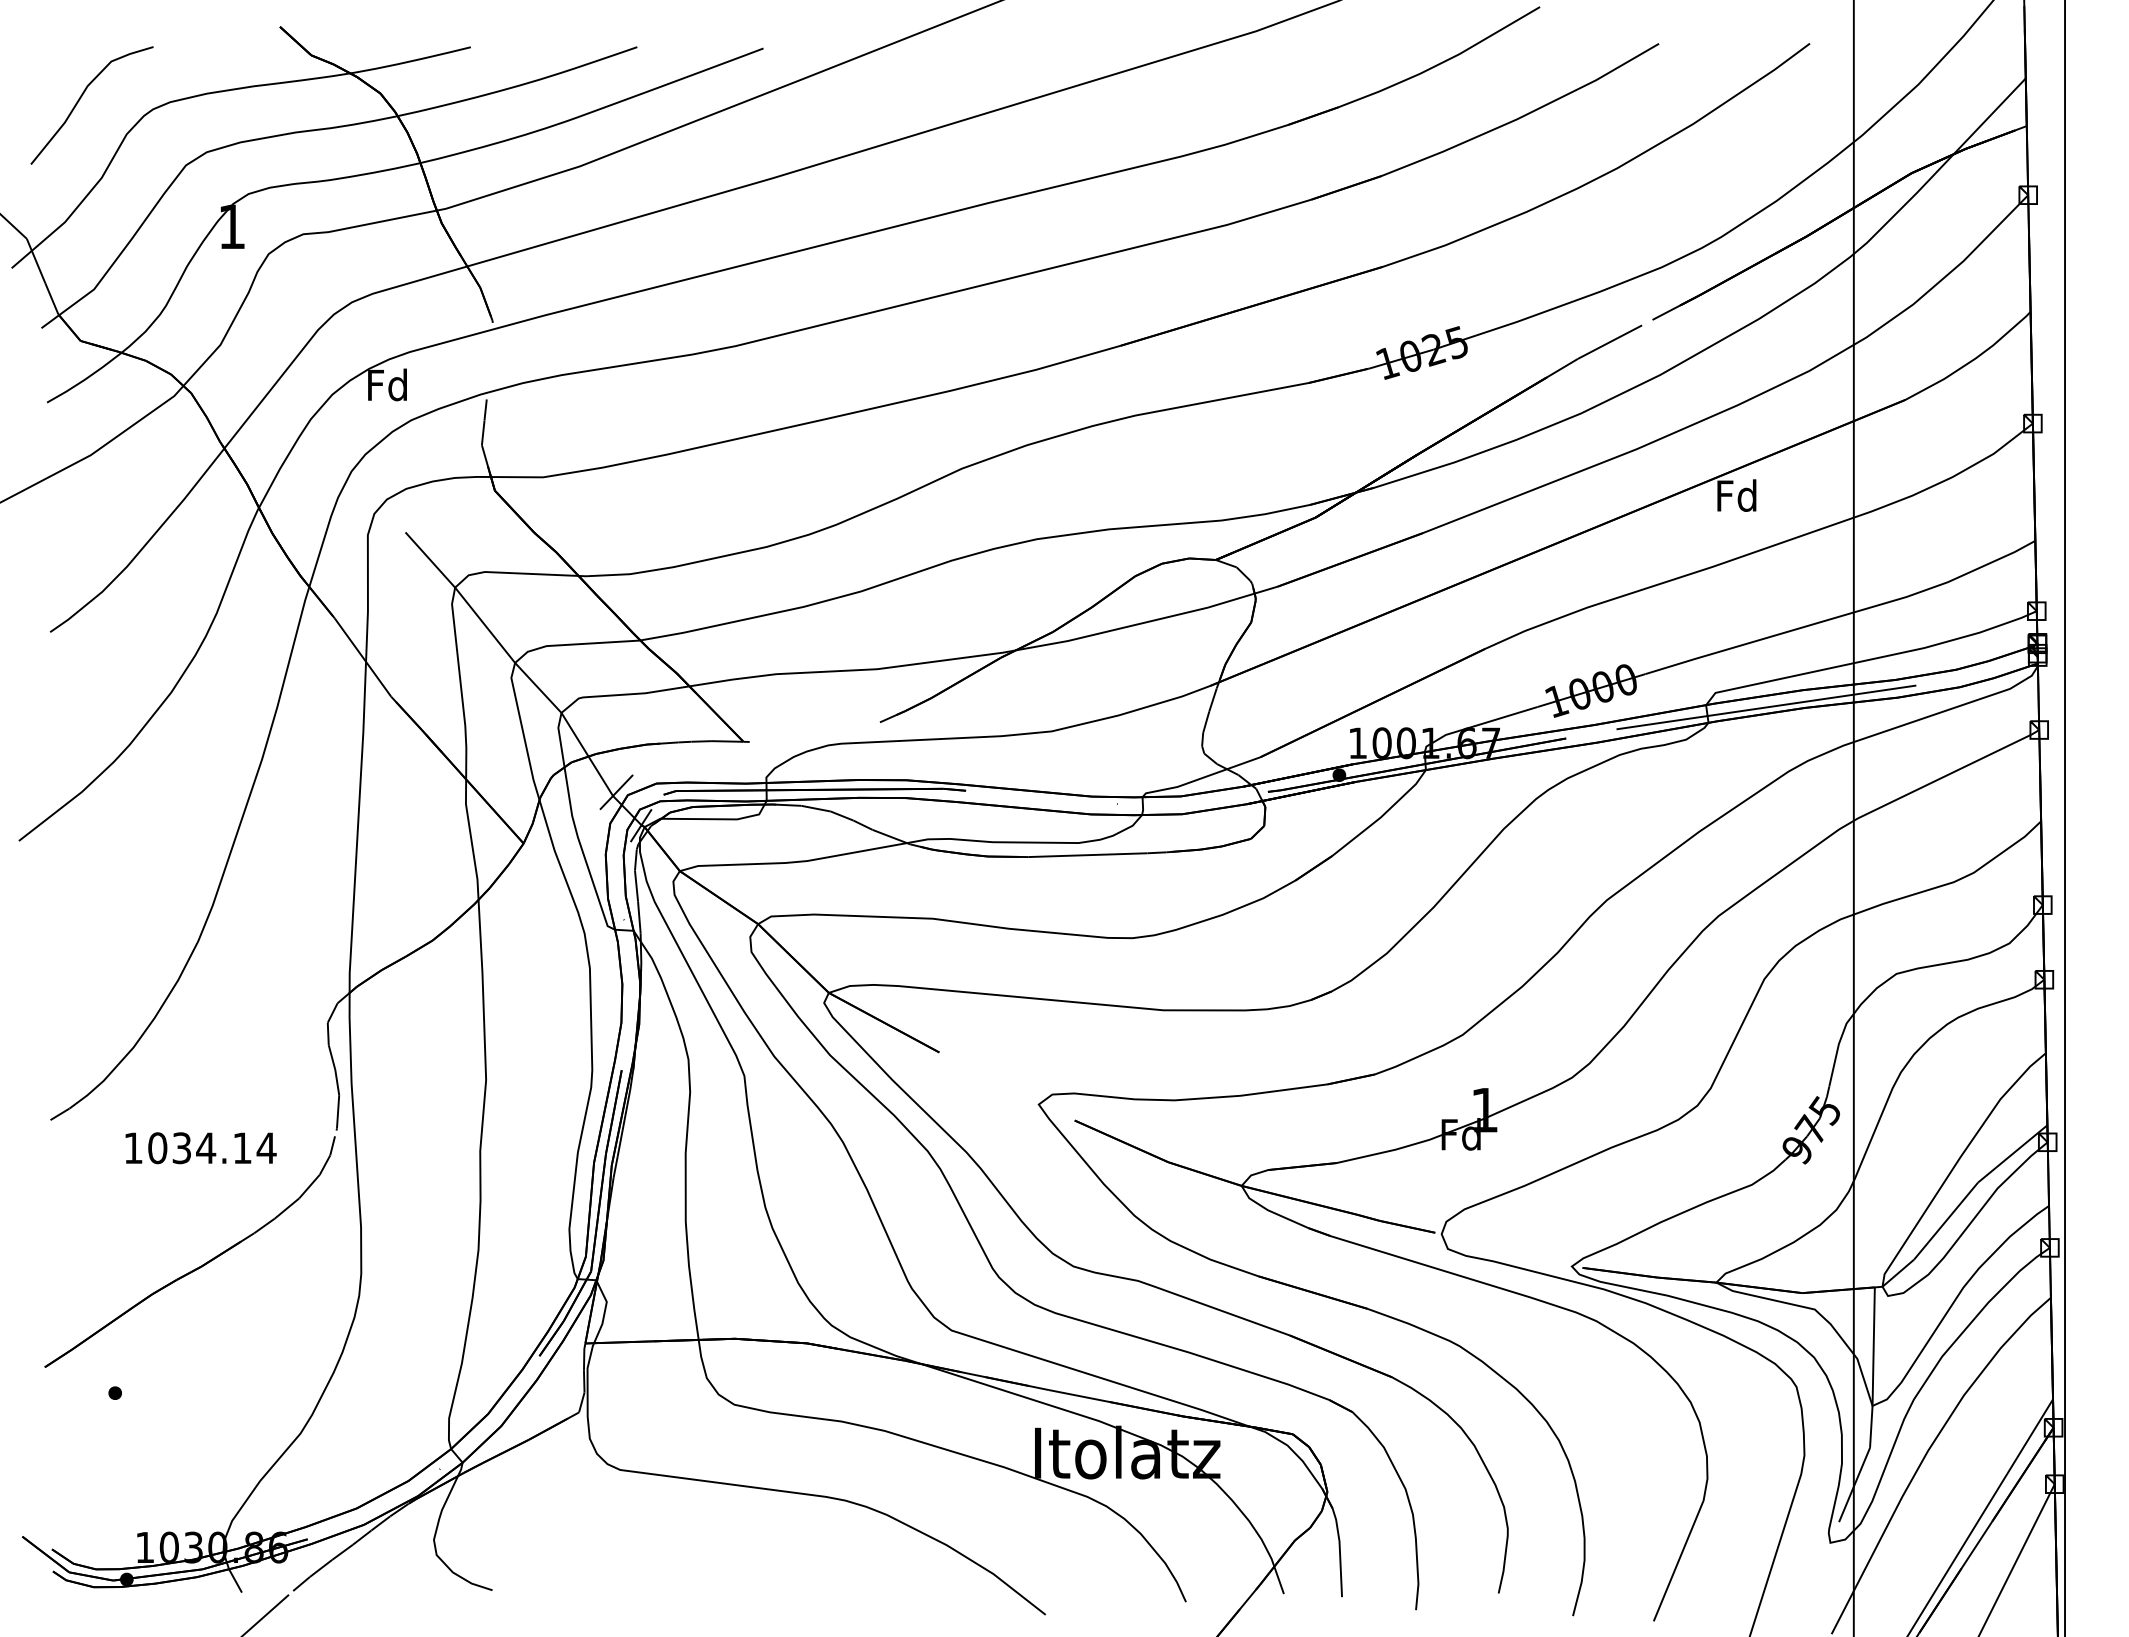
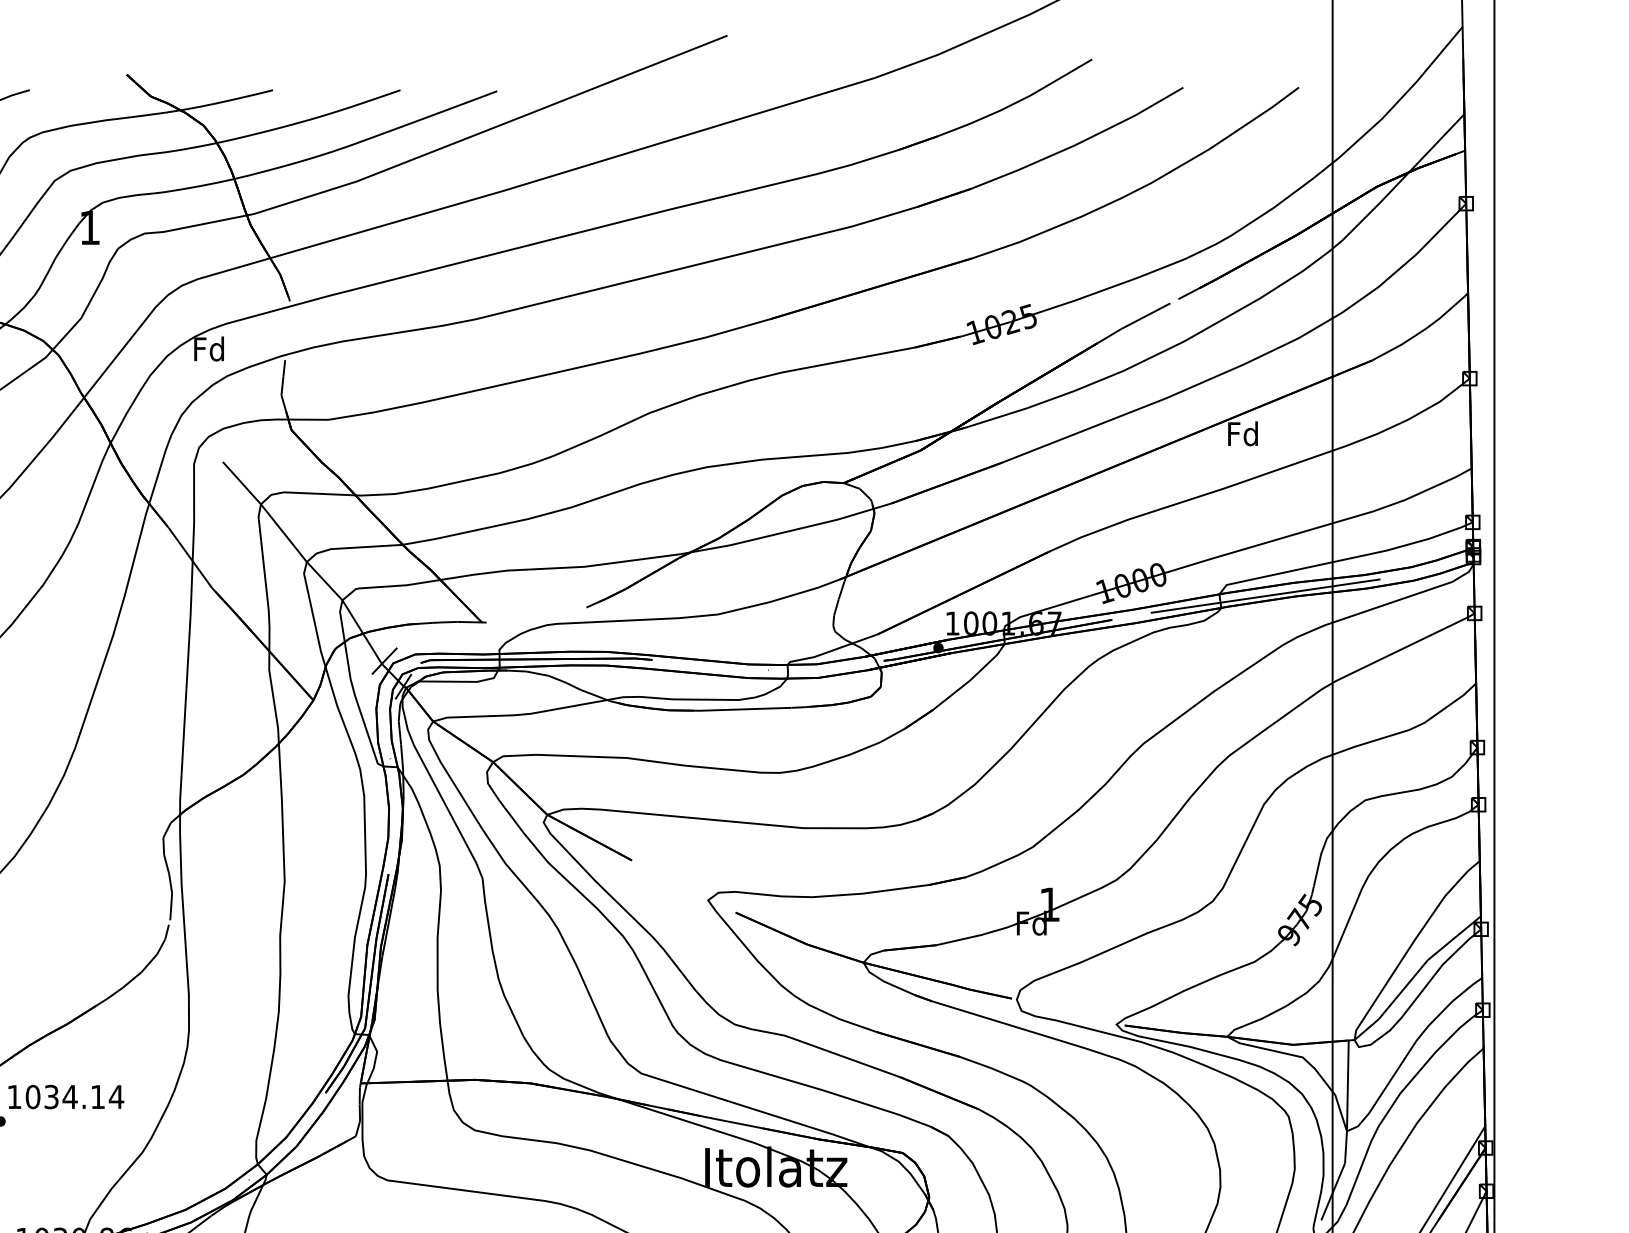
text: (200, 1148) -> (65, 1097), moved

